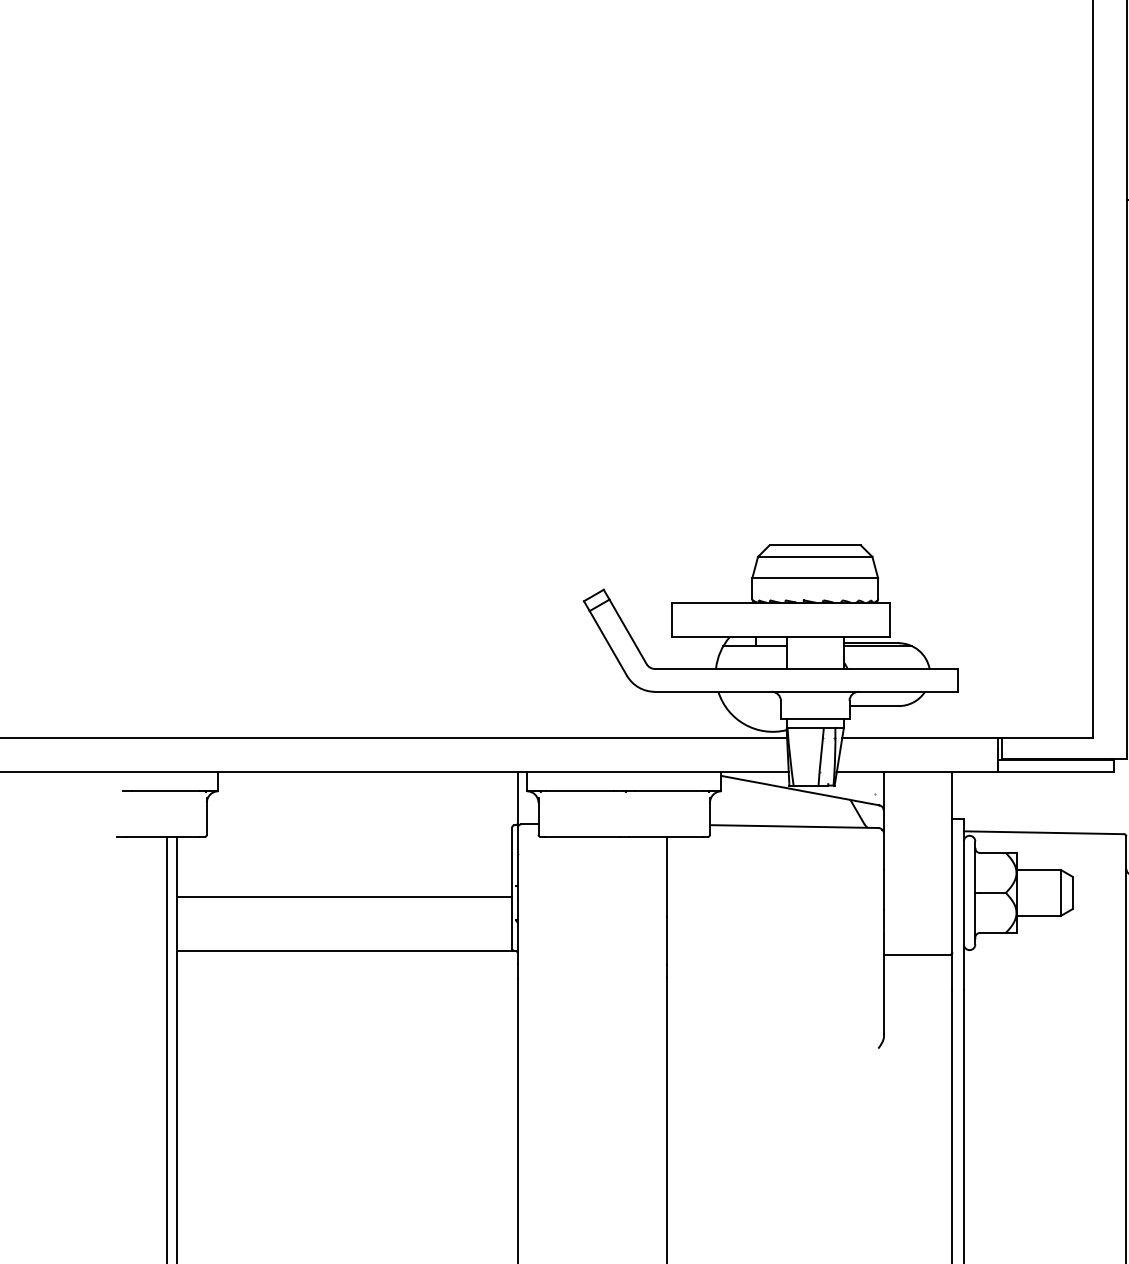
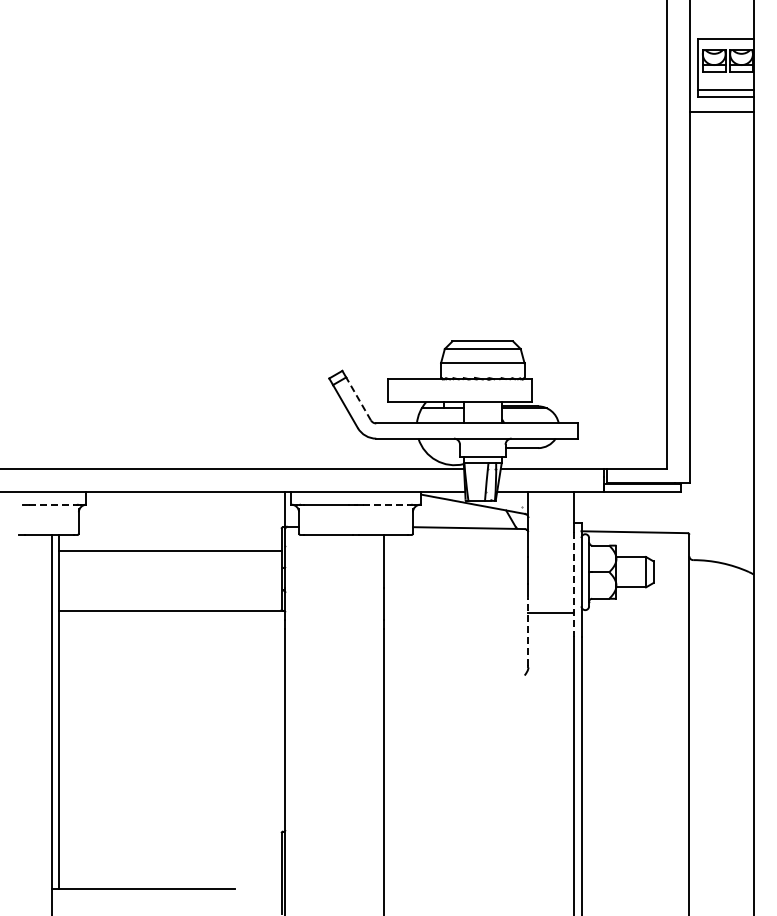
line: (628, 631) -> (358, 398), solid -> dashed
line: (165, 790) -> (51, 504), solid -> dashed
line: (668, 790) -> (385, 504), solid -> dashed
line: (344, 896) -> (170, 550), moved
line: (951, 911) -> (573, 584), solid -> dashed
line: (884, 983) -> (528, 632), solid -> dashed

